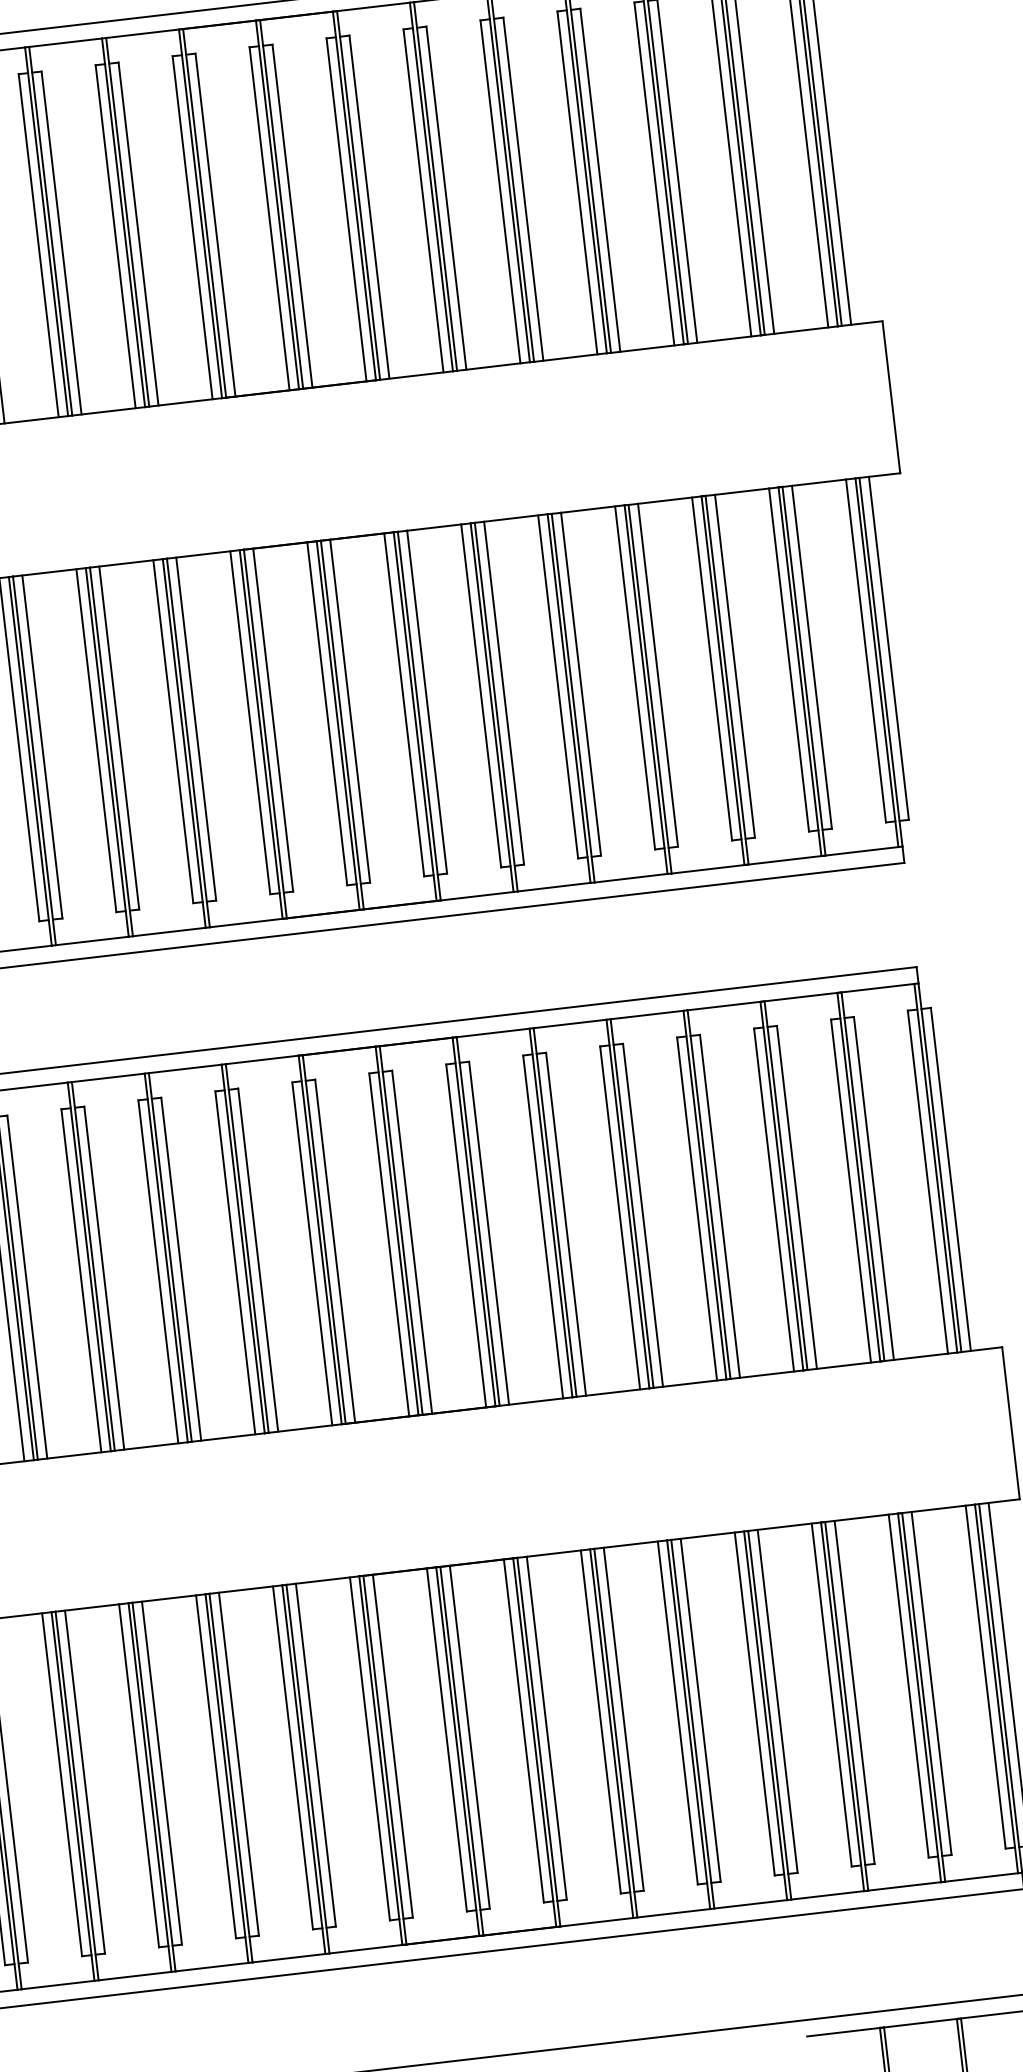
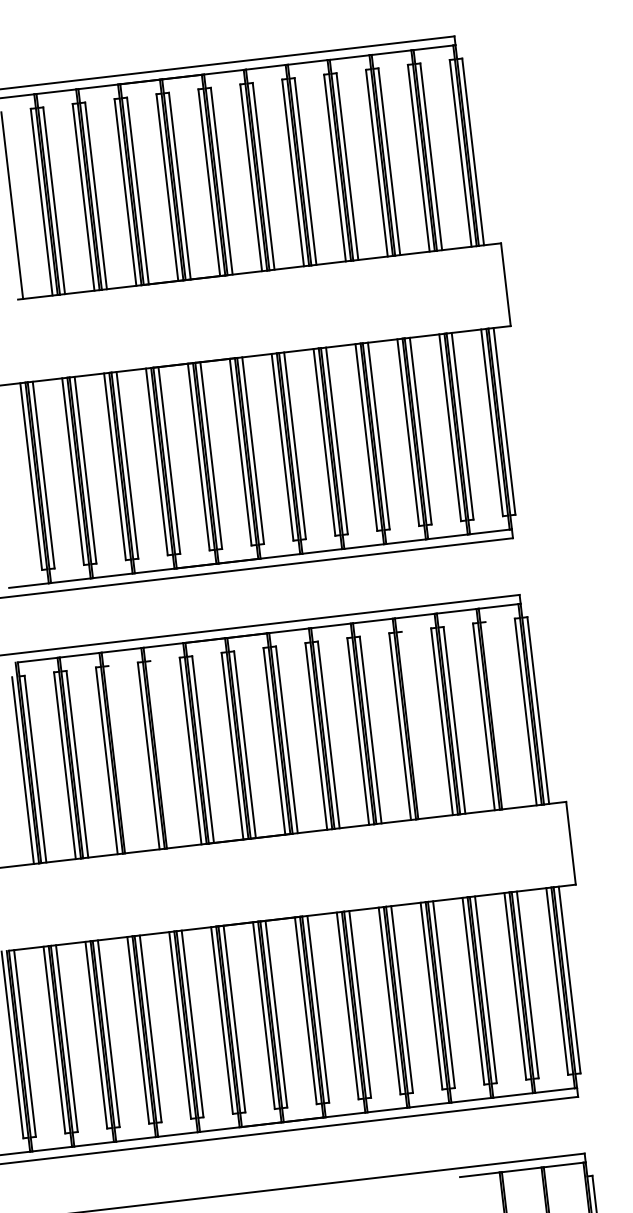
line: (874, 1188) -> (496, 715), removed
line: (719, 1205) -> (412, 724), removed
line: (258, 1260) -> (161, 754), removed
line: (181, 1269) -> (119, 759), removed

